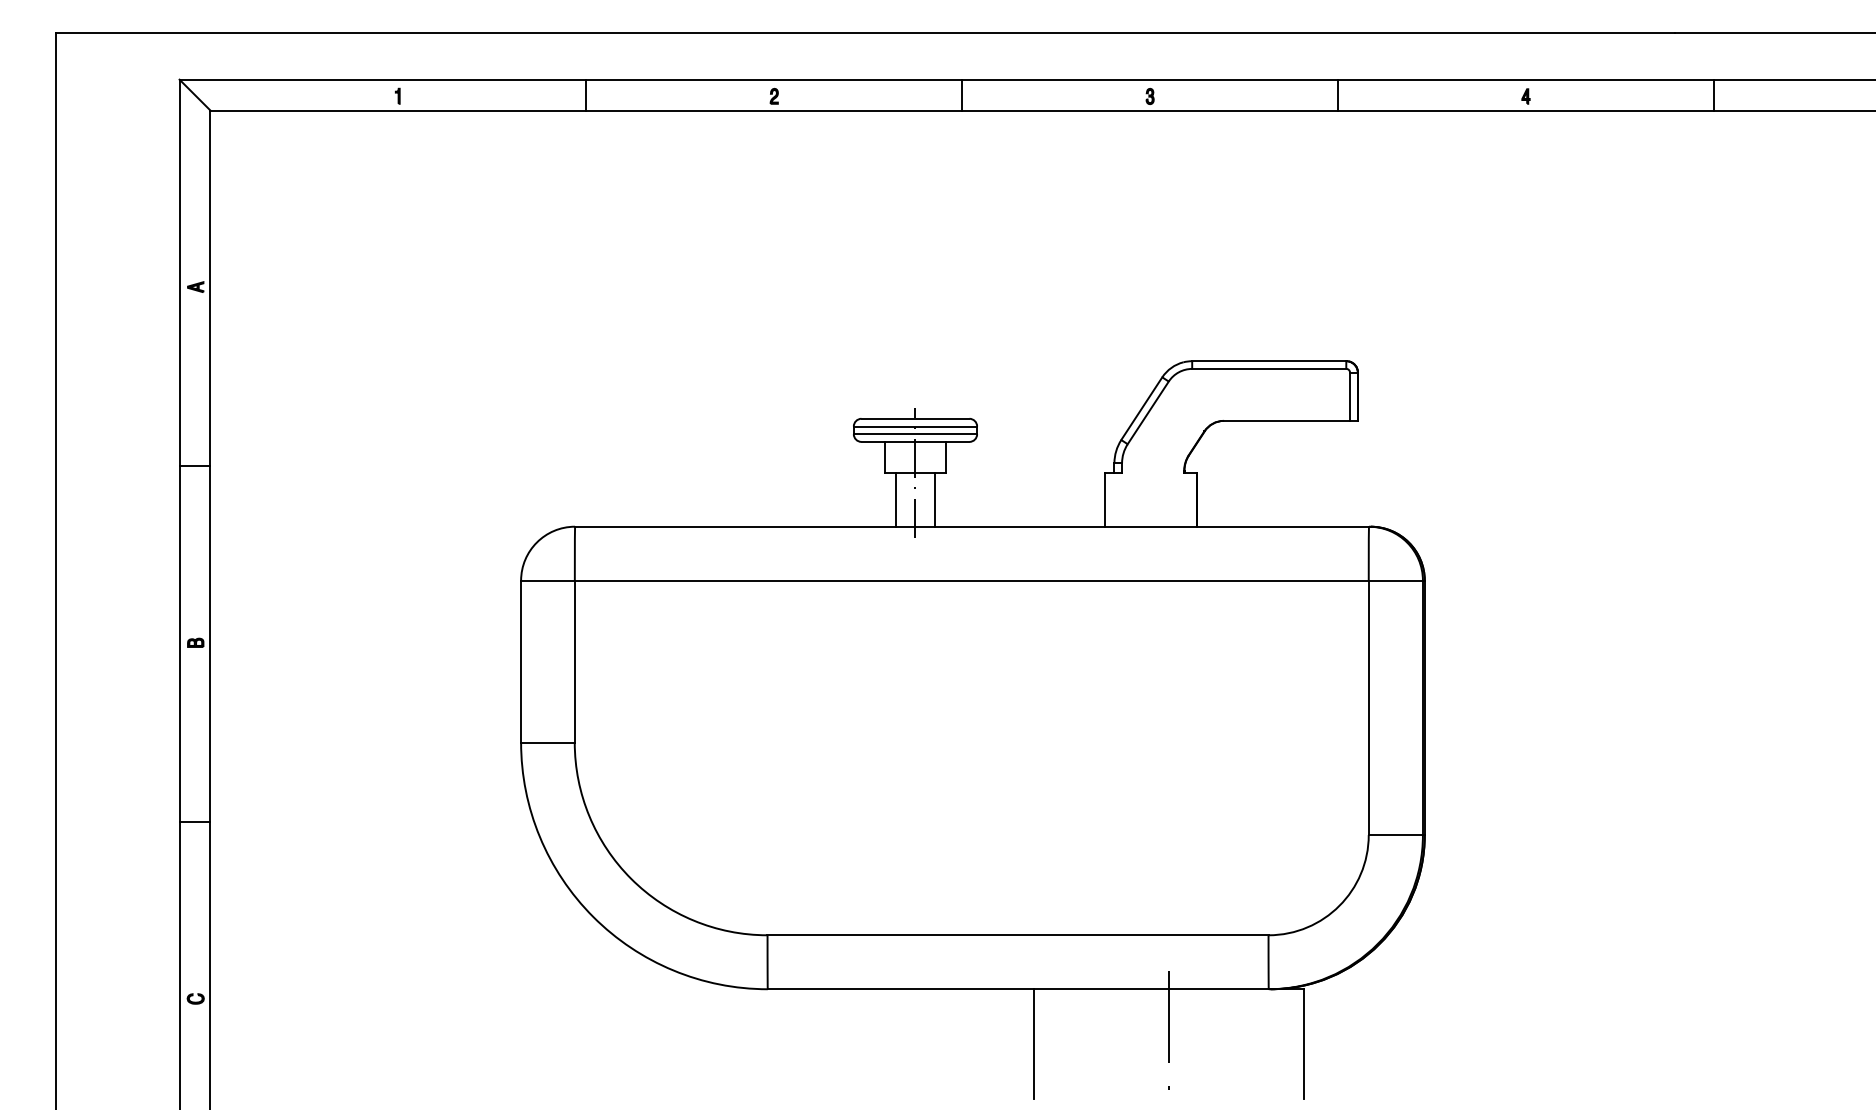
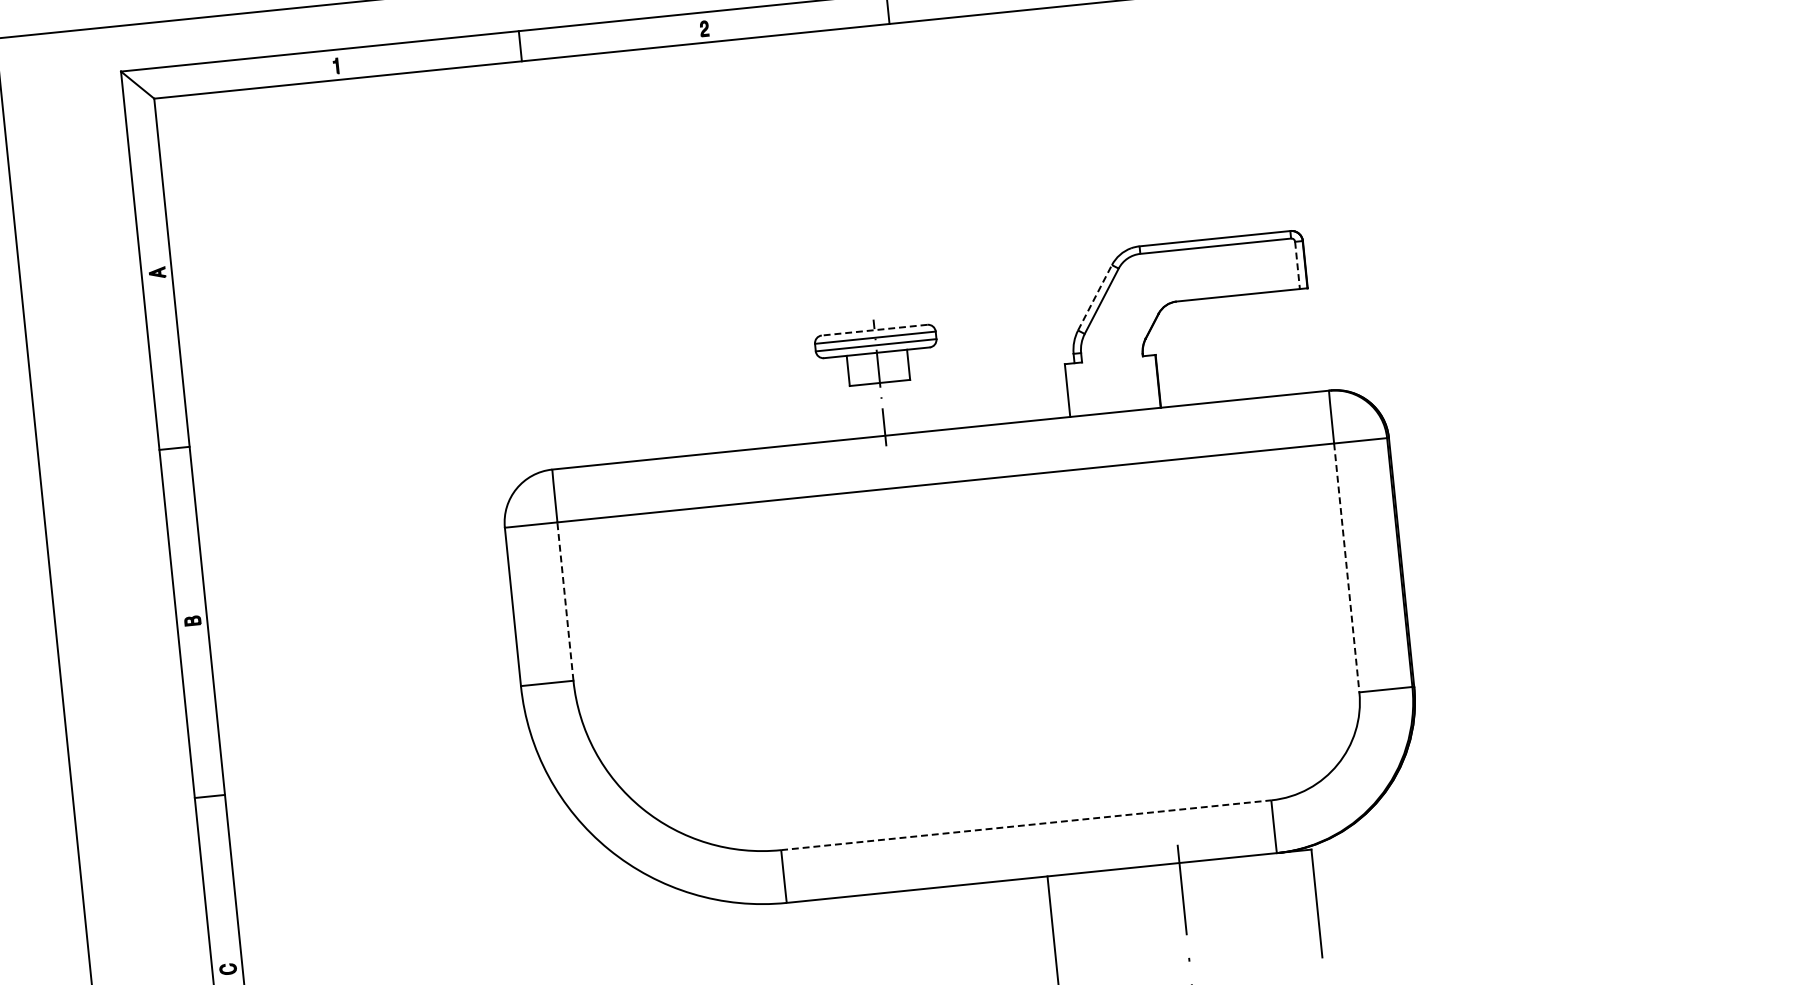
line: (1350, 397) -> (1298, 266), solid -> dashed
line: (1142, 408) -> (1095, 297), solid -> dashed
line: (915, 418) -> (874, 329), solid -> dashed
line: (896, 499) -> (864, 411), removed
line: (934, 499) -> (901, 407), removed
line: (574, 661) -> (565, 601), solid -> dashed
line: (1368, 708) -> (1346, 568), solid -> dashed
line: (1018, 935) -> (1026, 825), solid -> dashed

